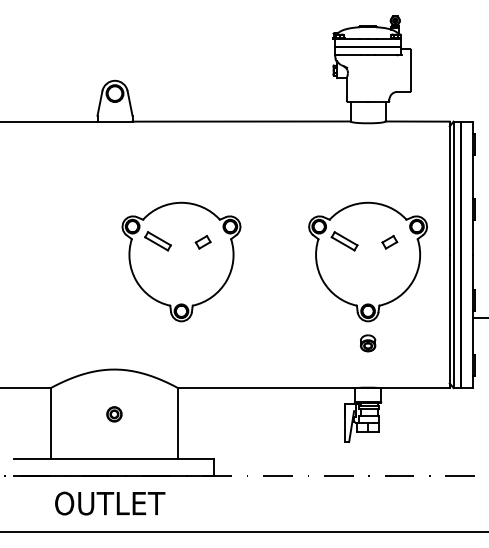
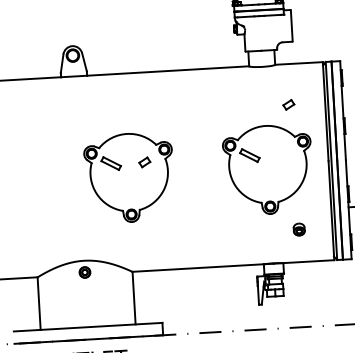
part: (389, 242) -> (288, 105), moved
part: (368, 343) -> (299, 229), moved
part: (114, 414) -> (85, 272), moved

